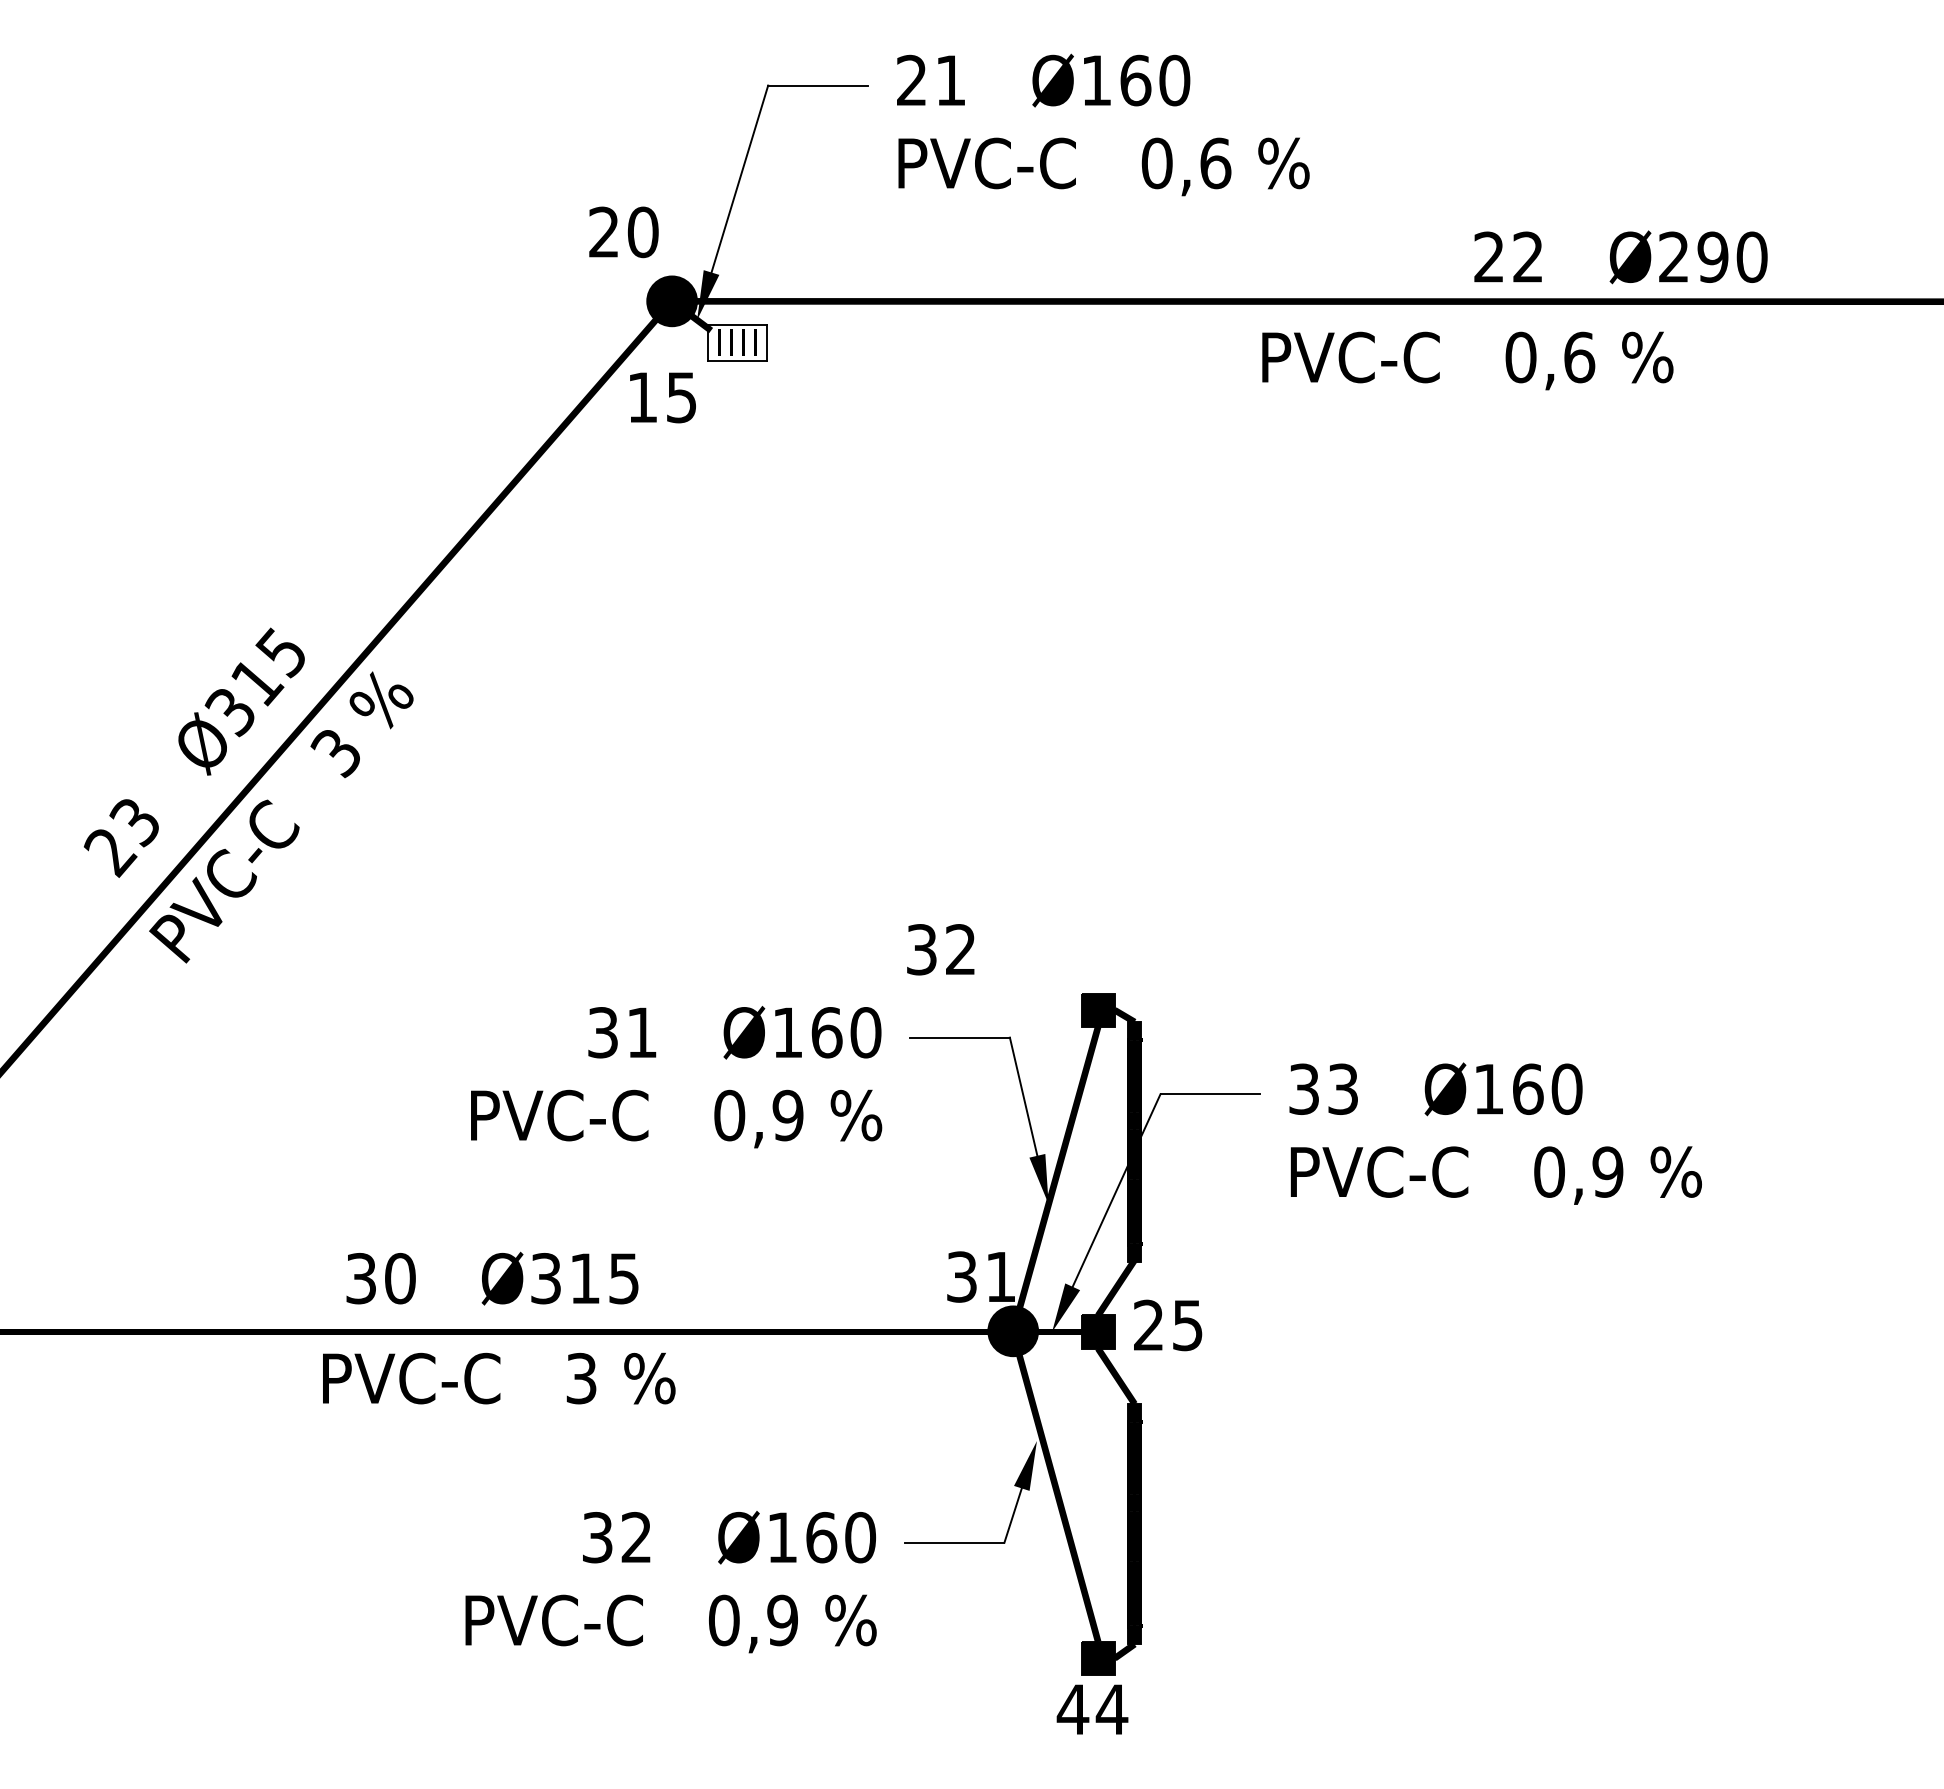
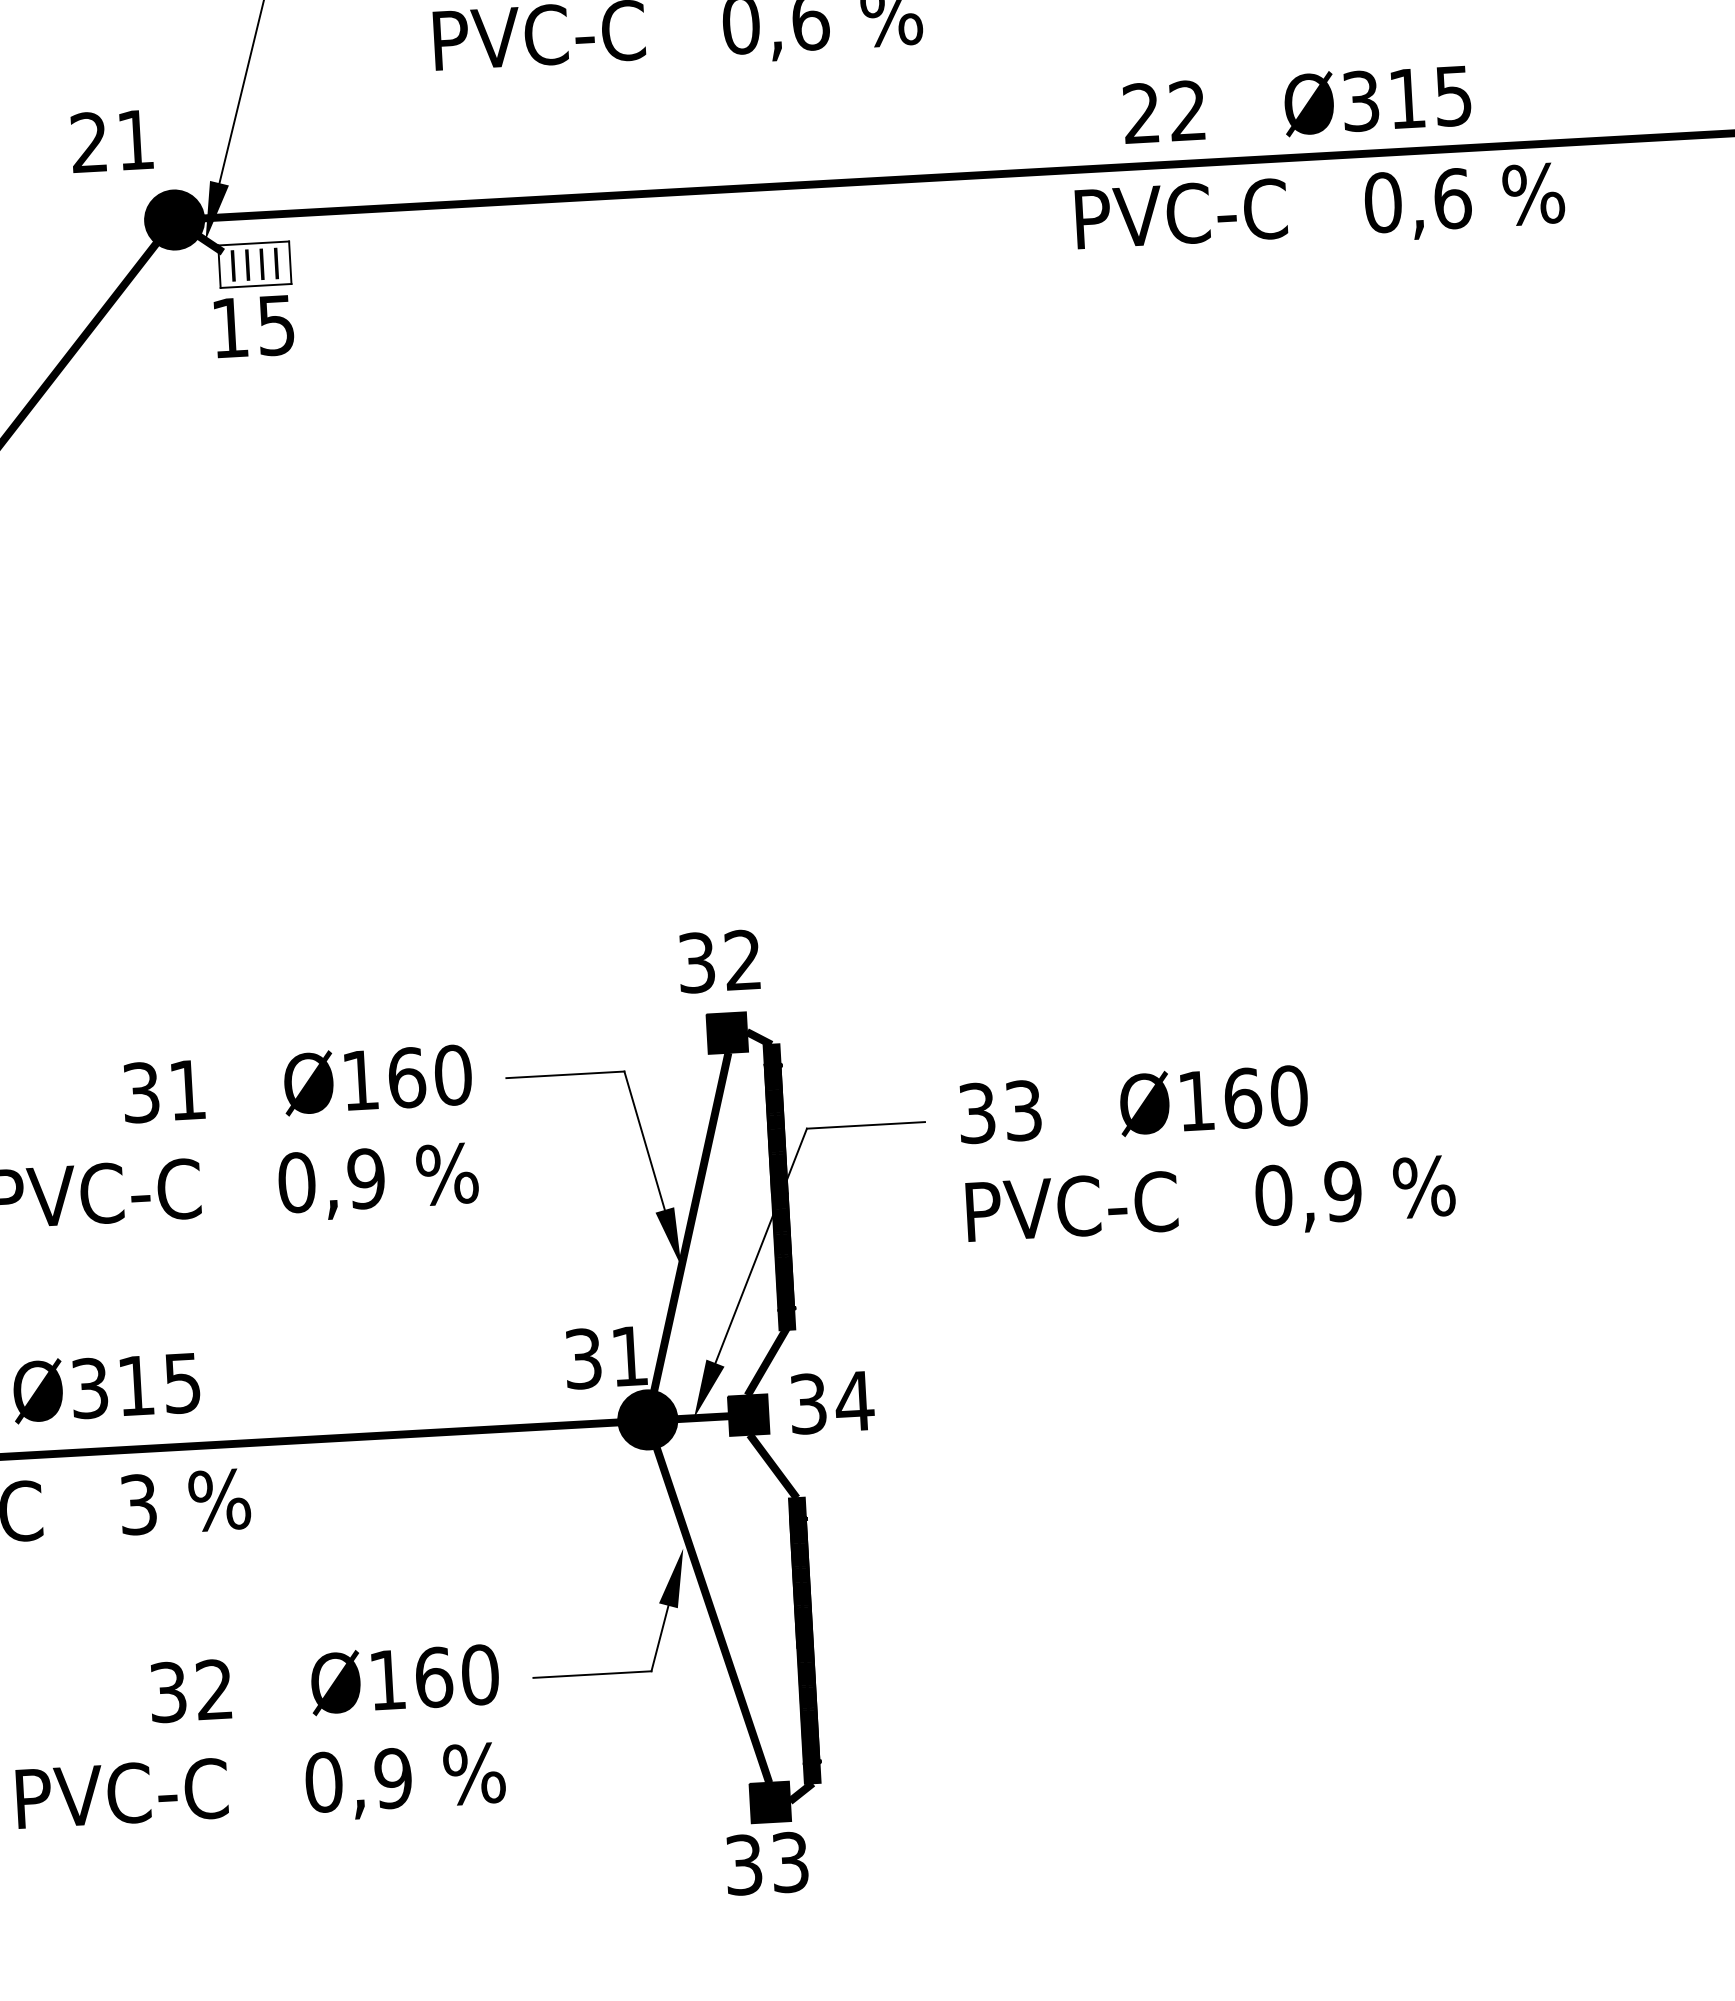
text: (642, 232) -> (134, 140), 20 -> 21
text: (1713, 257) -> (1407, 98), Ø290 -> Ø315
text: (1467, 360) -> (1319, 209), moved
text: (662, 397) -> (253, 326), moved
text: (940, 949) -> (718, 961), moved
text: (1169, 1325) -> (832, 1402), 25 -> 34
text: (1092, 1709) -> (767, 1863), 44 -> 33

